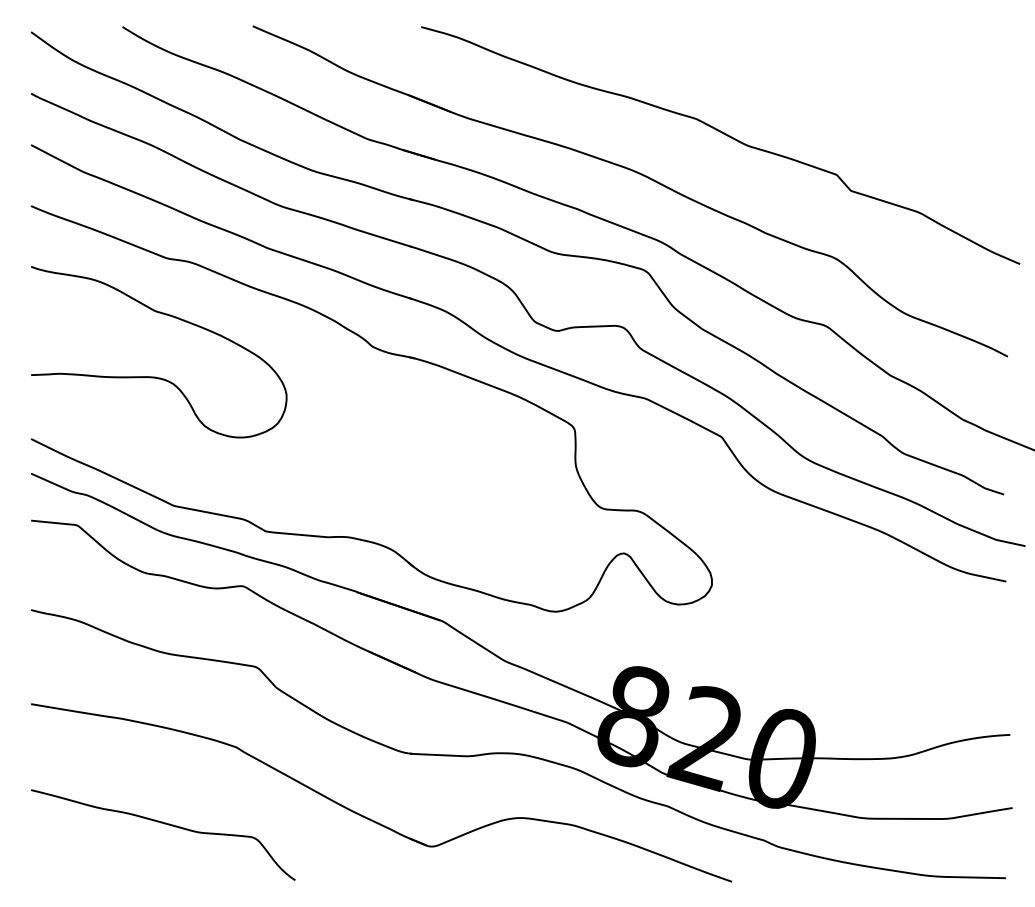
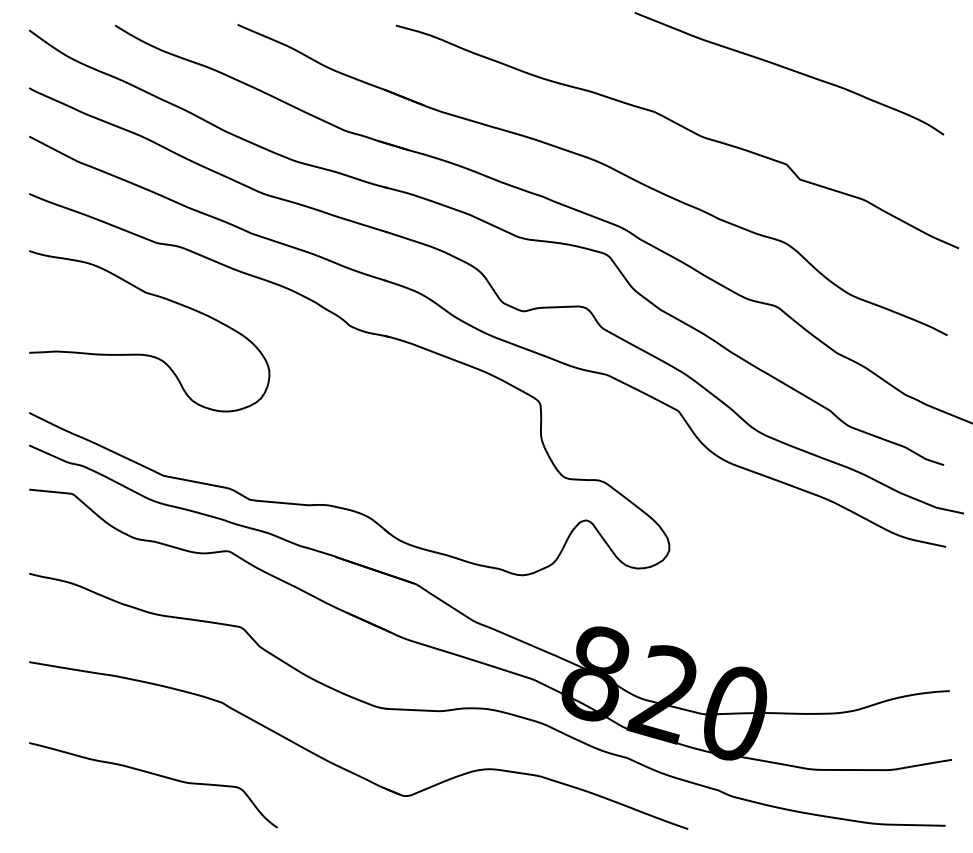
curve: (839, 74) -> (789, 70), added

